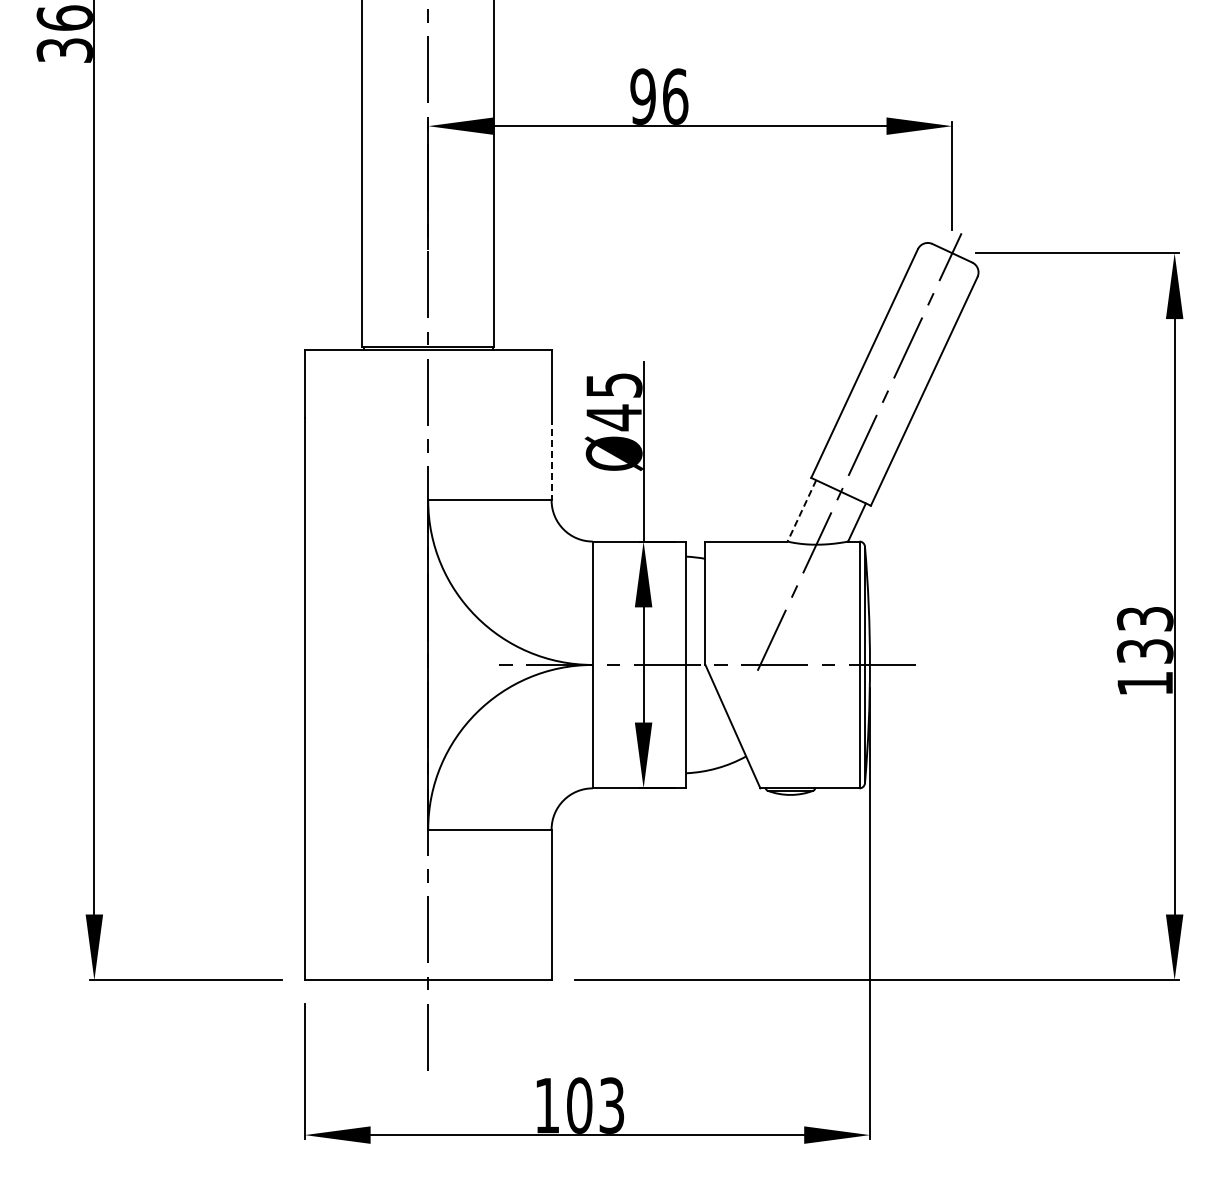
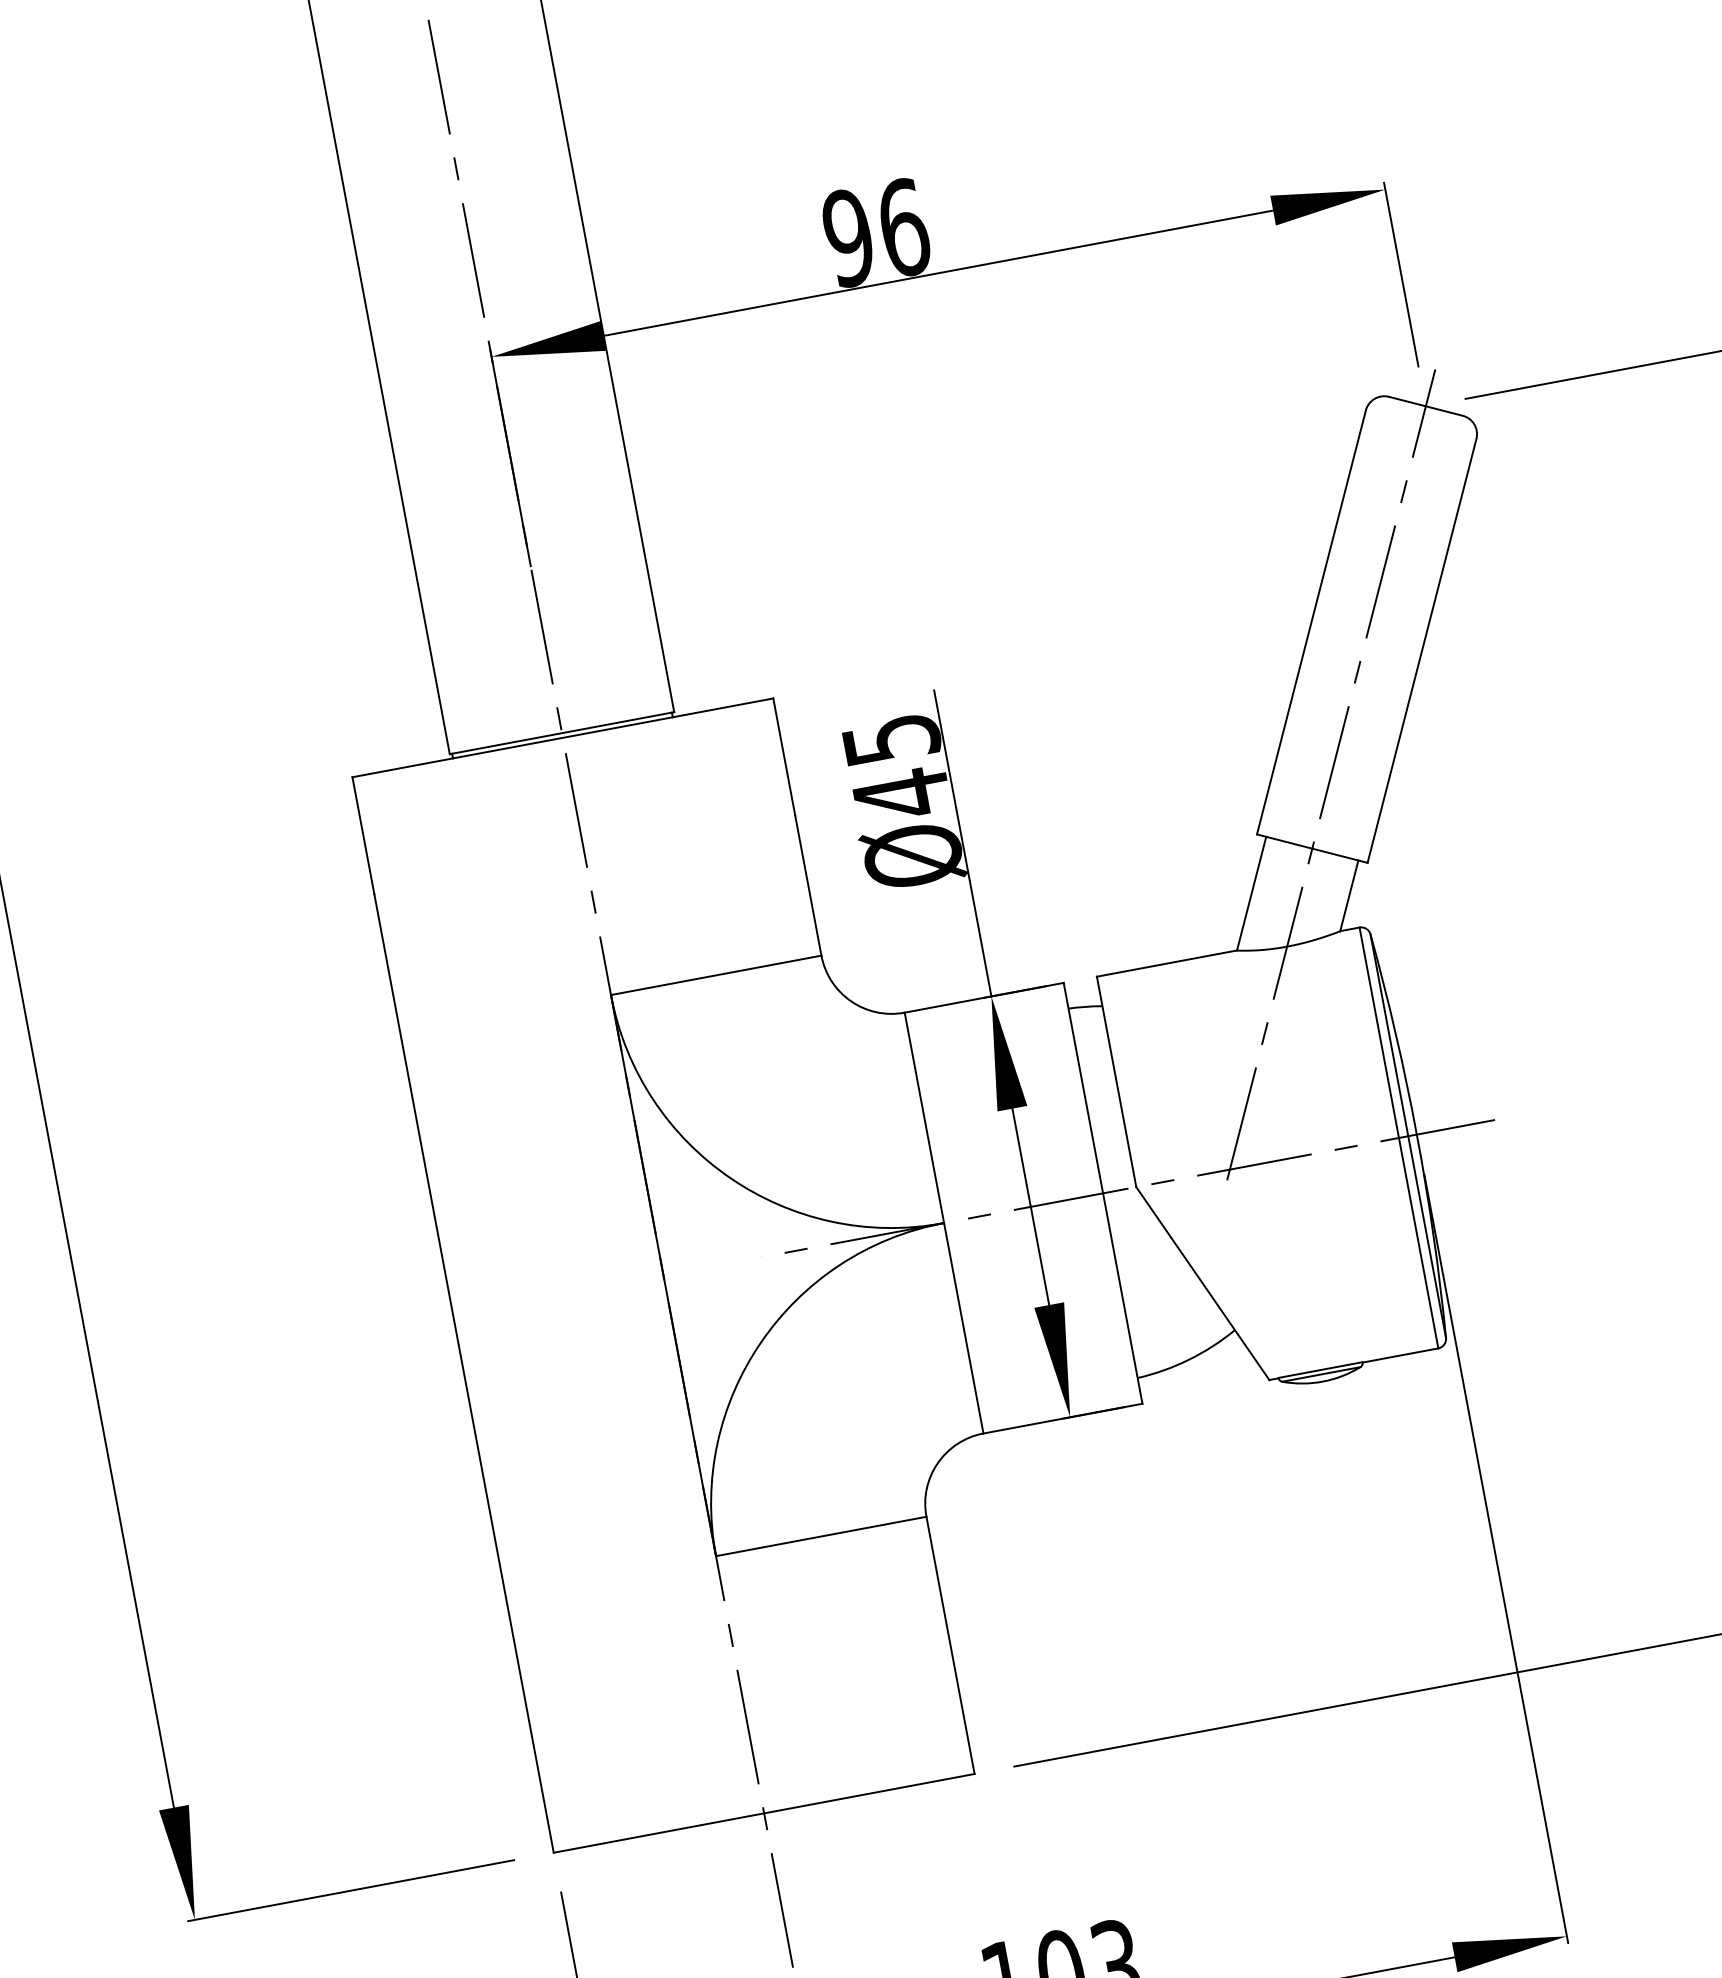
line: (551, 459) -> (808, 885), dashed -> solid
line: (801, 510) -> (1250, 893), dashed -> solid

